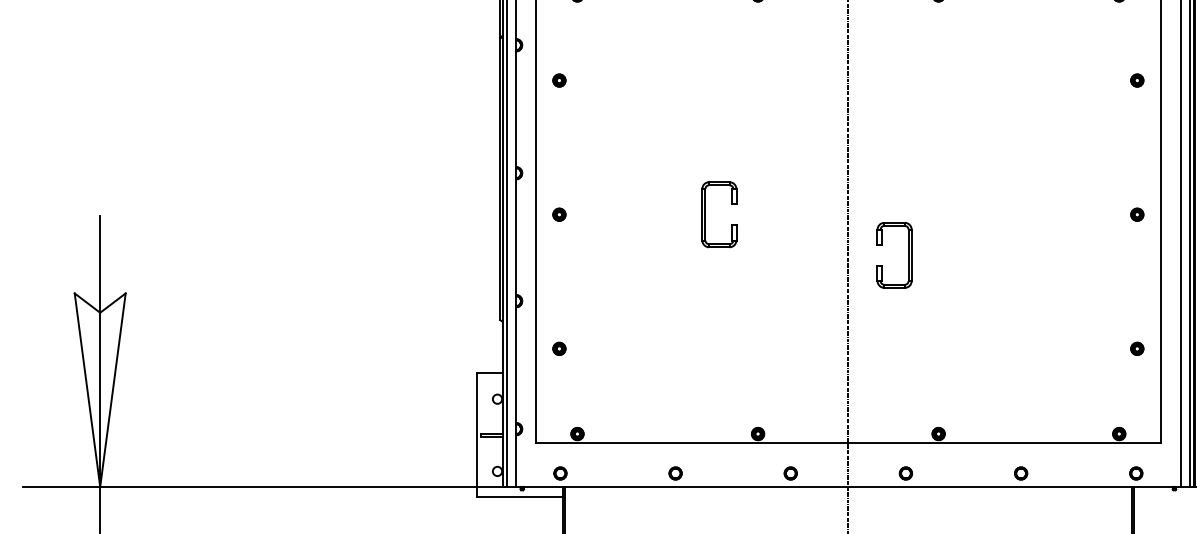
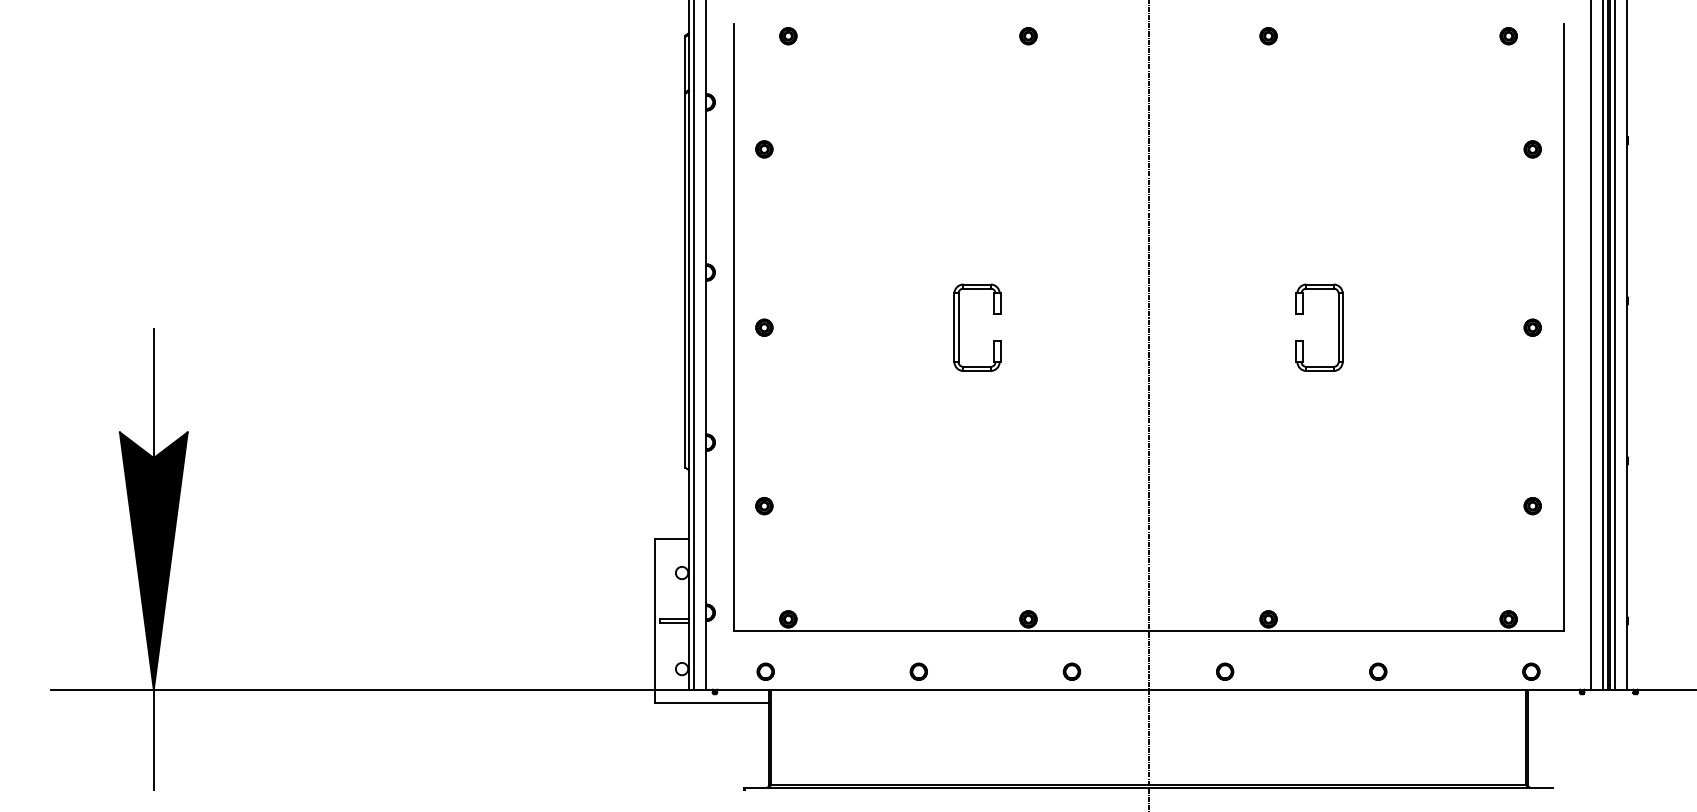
part: (908, 255) -> (1338, 327), moved
fill: (99, 389) -> (153, 560), added

